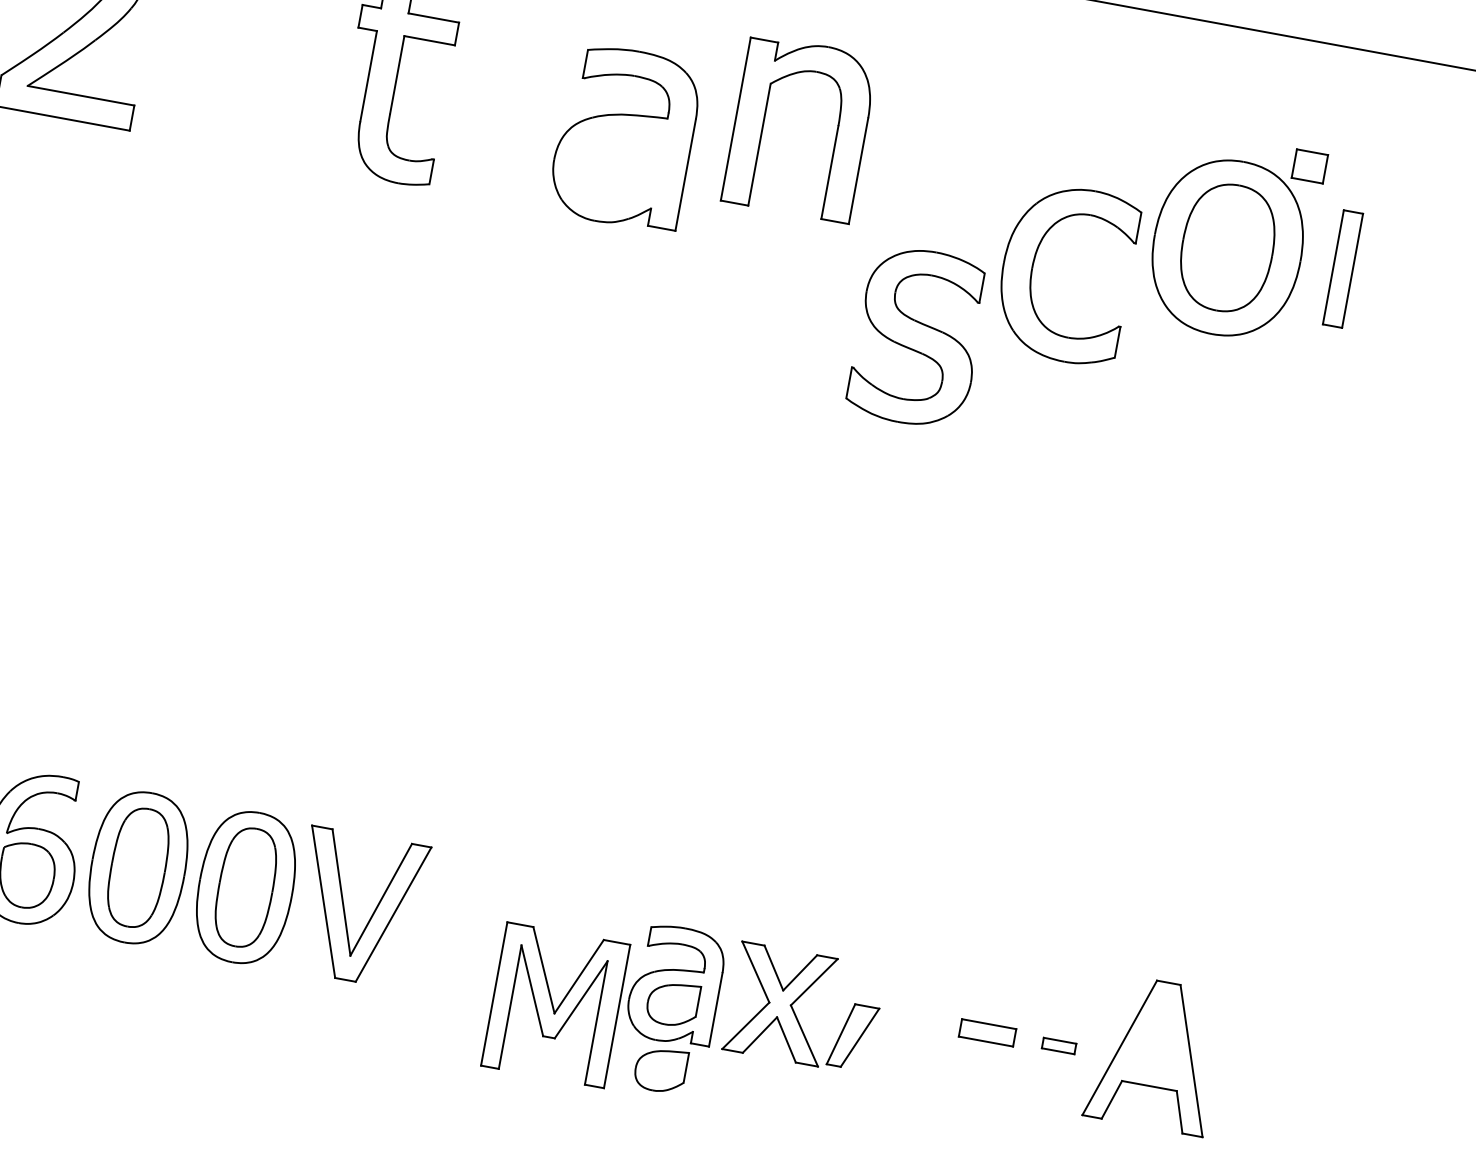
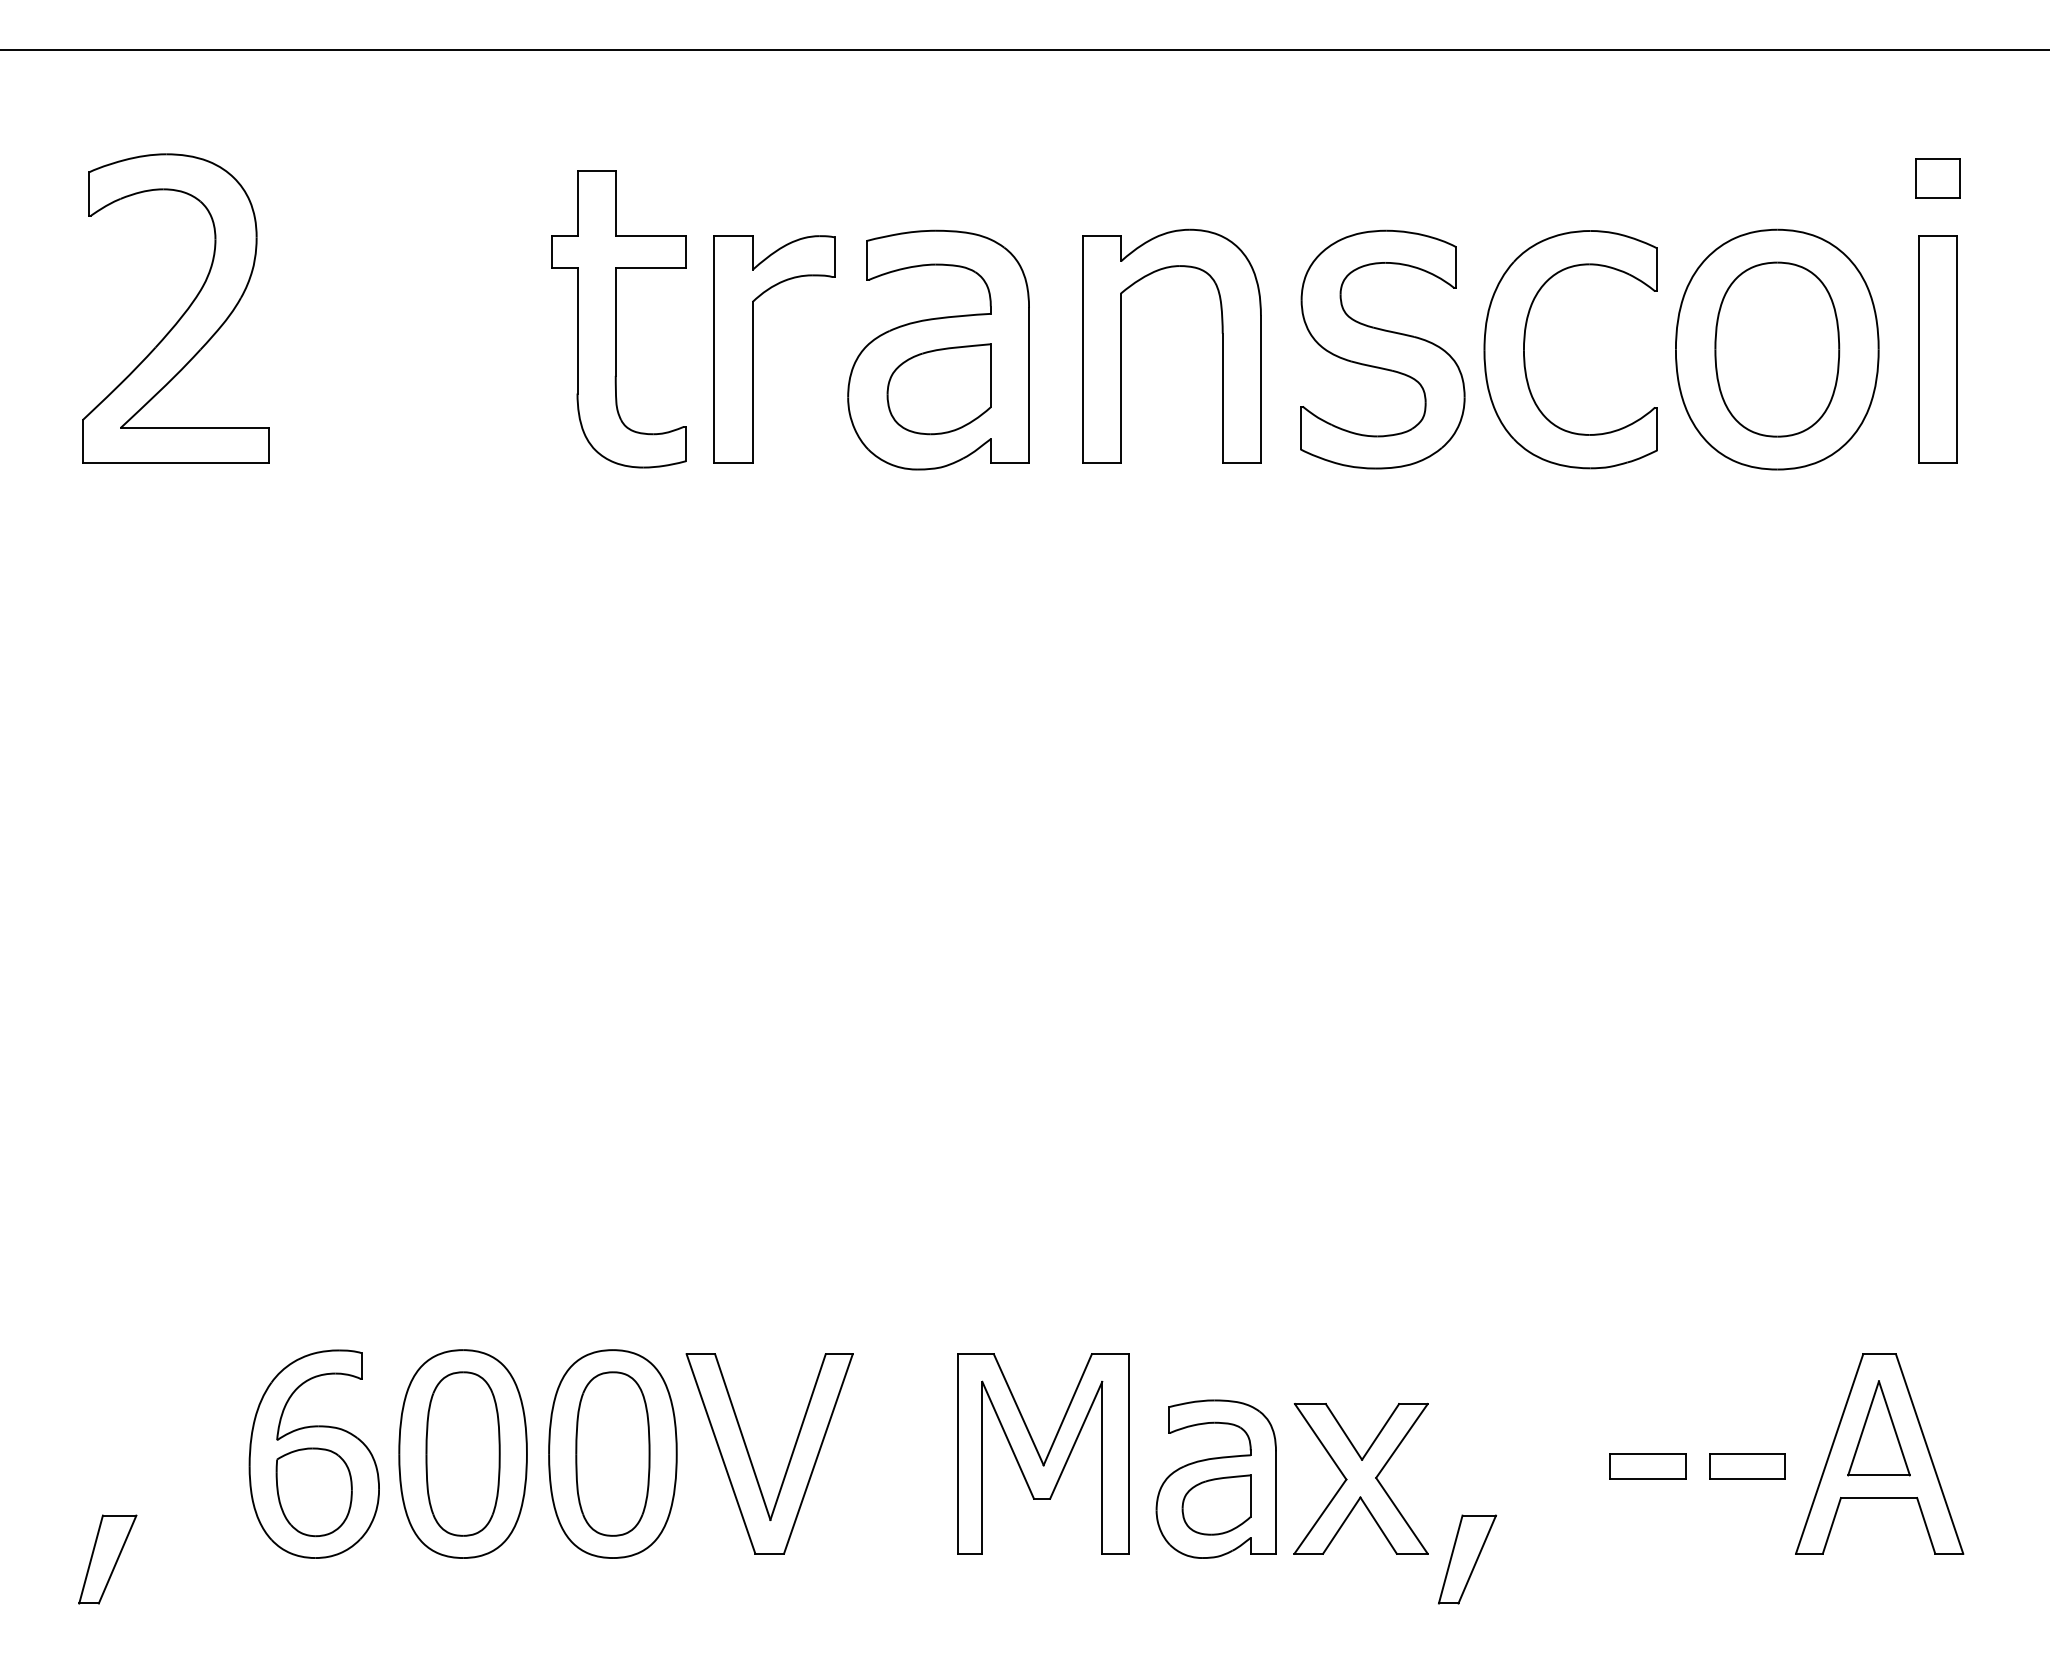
part: (492, 112) -> (753, 349), added
part: (764, 121) -> (1121, 345), moved
part: (620, 166) -> (938, 389), added
part: (1309, 166) -> (1937, 178), moved
part: (1034, 262) -> (1525, 341), moved
part: (1342, 268) -> (1937, 349), size x1.43
part: (918, 337) -> (1382, 349), moved
part: (555, 1004) -> (1043, 1453), moved
part: (853, 1036) -> (1467, 1559), moved
part: (1158, 1036) -> (1878, 1428), added
part: (1059, 1046) -> (1747, 1466), size x1.67
part: (660, 1069) -> (1216, 1596), removed

